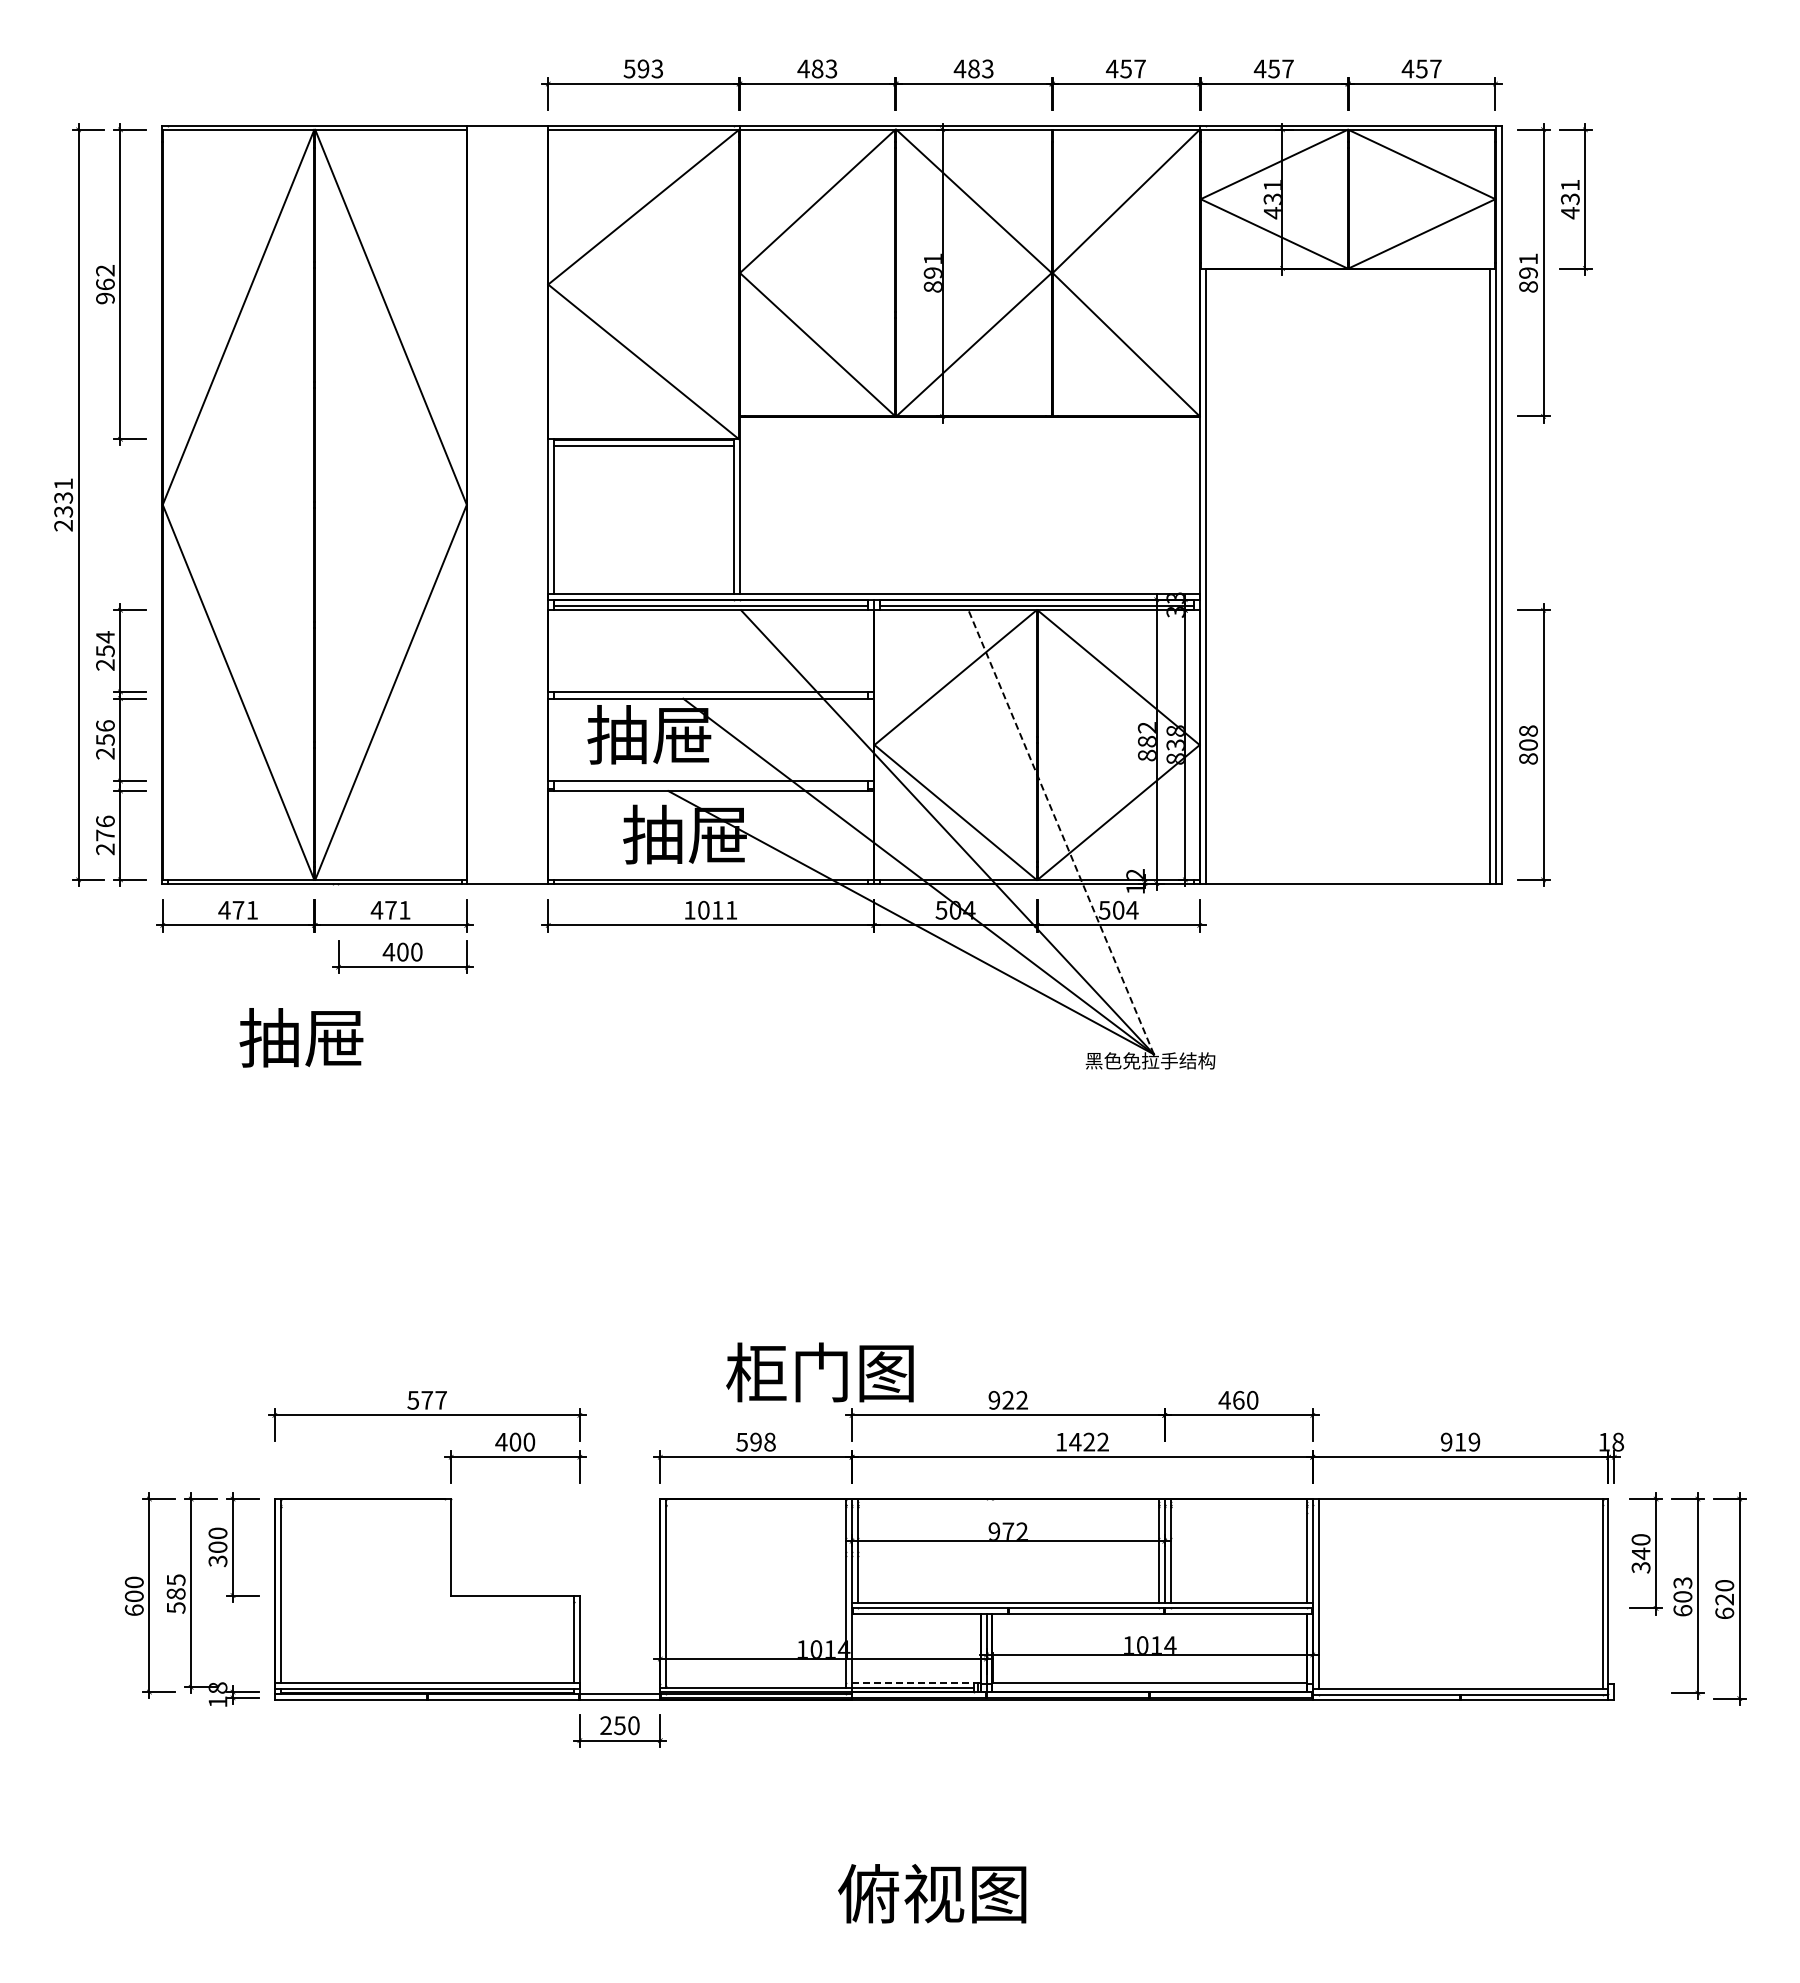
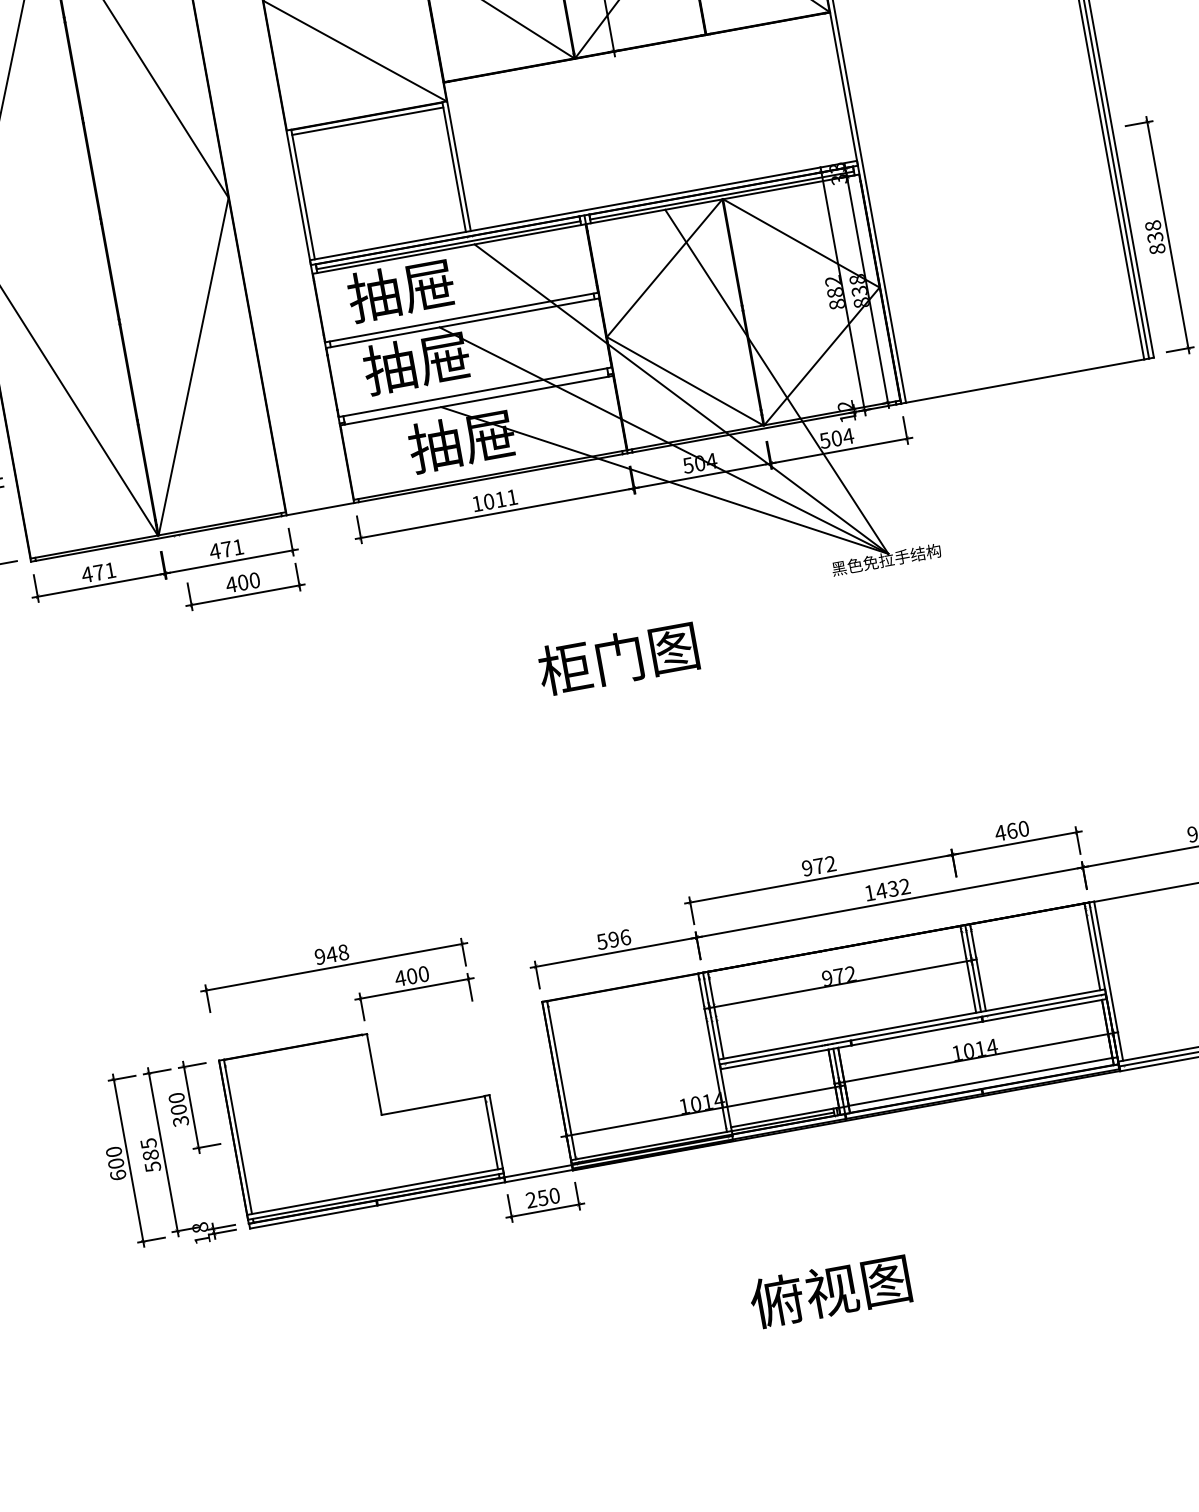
text: (1528, 744) -> (1155, 237), 808 -> 838
line: (1061, 832) -> (777, 381), dashed -> solid
text: (301, 1037) -> (400, 290), moved
text: (819, 1372) -> (617, 658), moved
text: (426, 1399) -> (331, 954), 577 -> 948
text: (1008, 1399) -> (819, 865), 922 -> 972
text: (769, 1441) -> (625, 937), 598 -> 596
text: (1089, 1442) -> (893, 889), 1422 -> 1432
line: (916, 1683) -> (785, 1117), dashed -> solid

